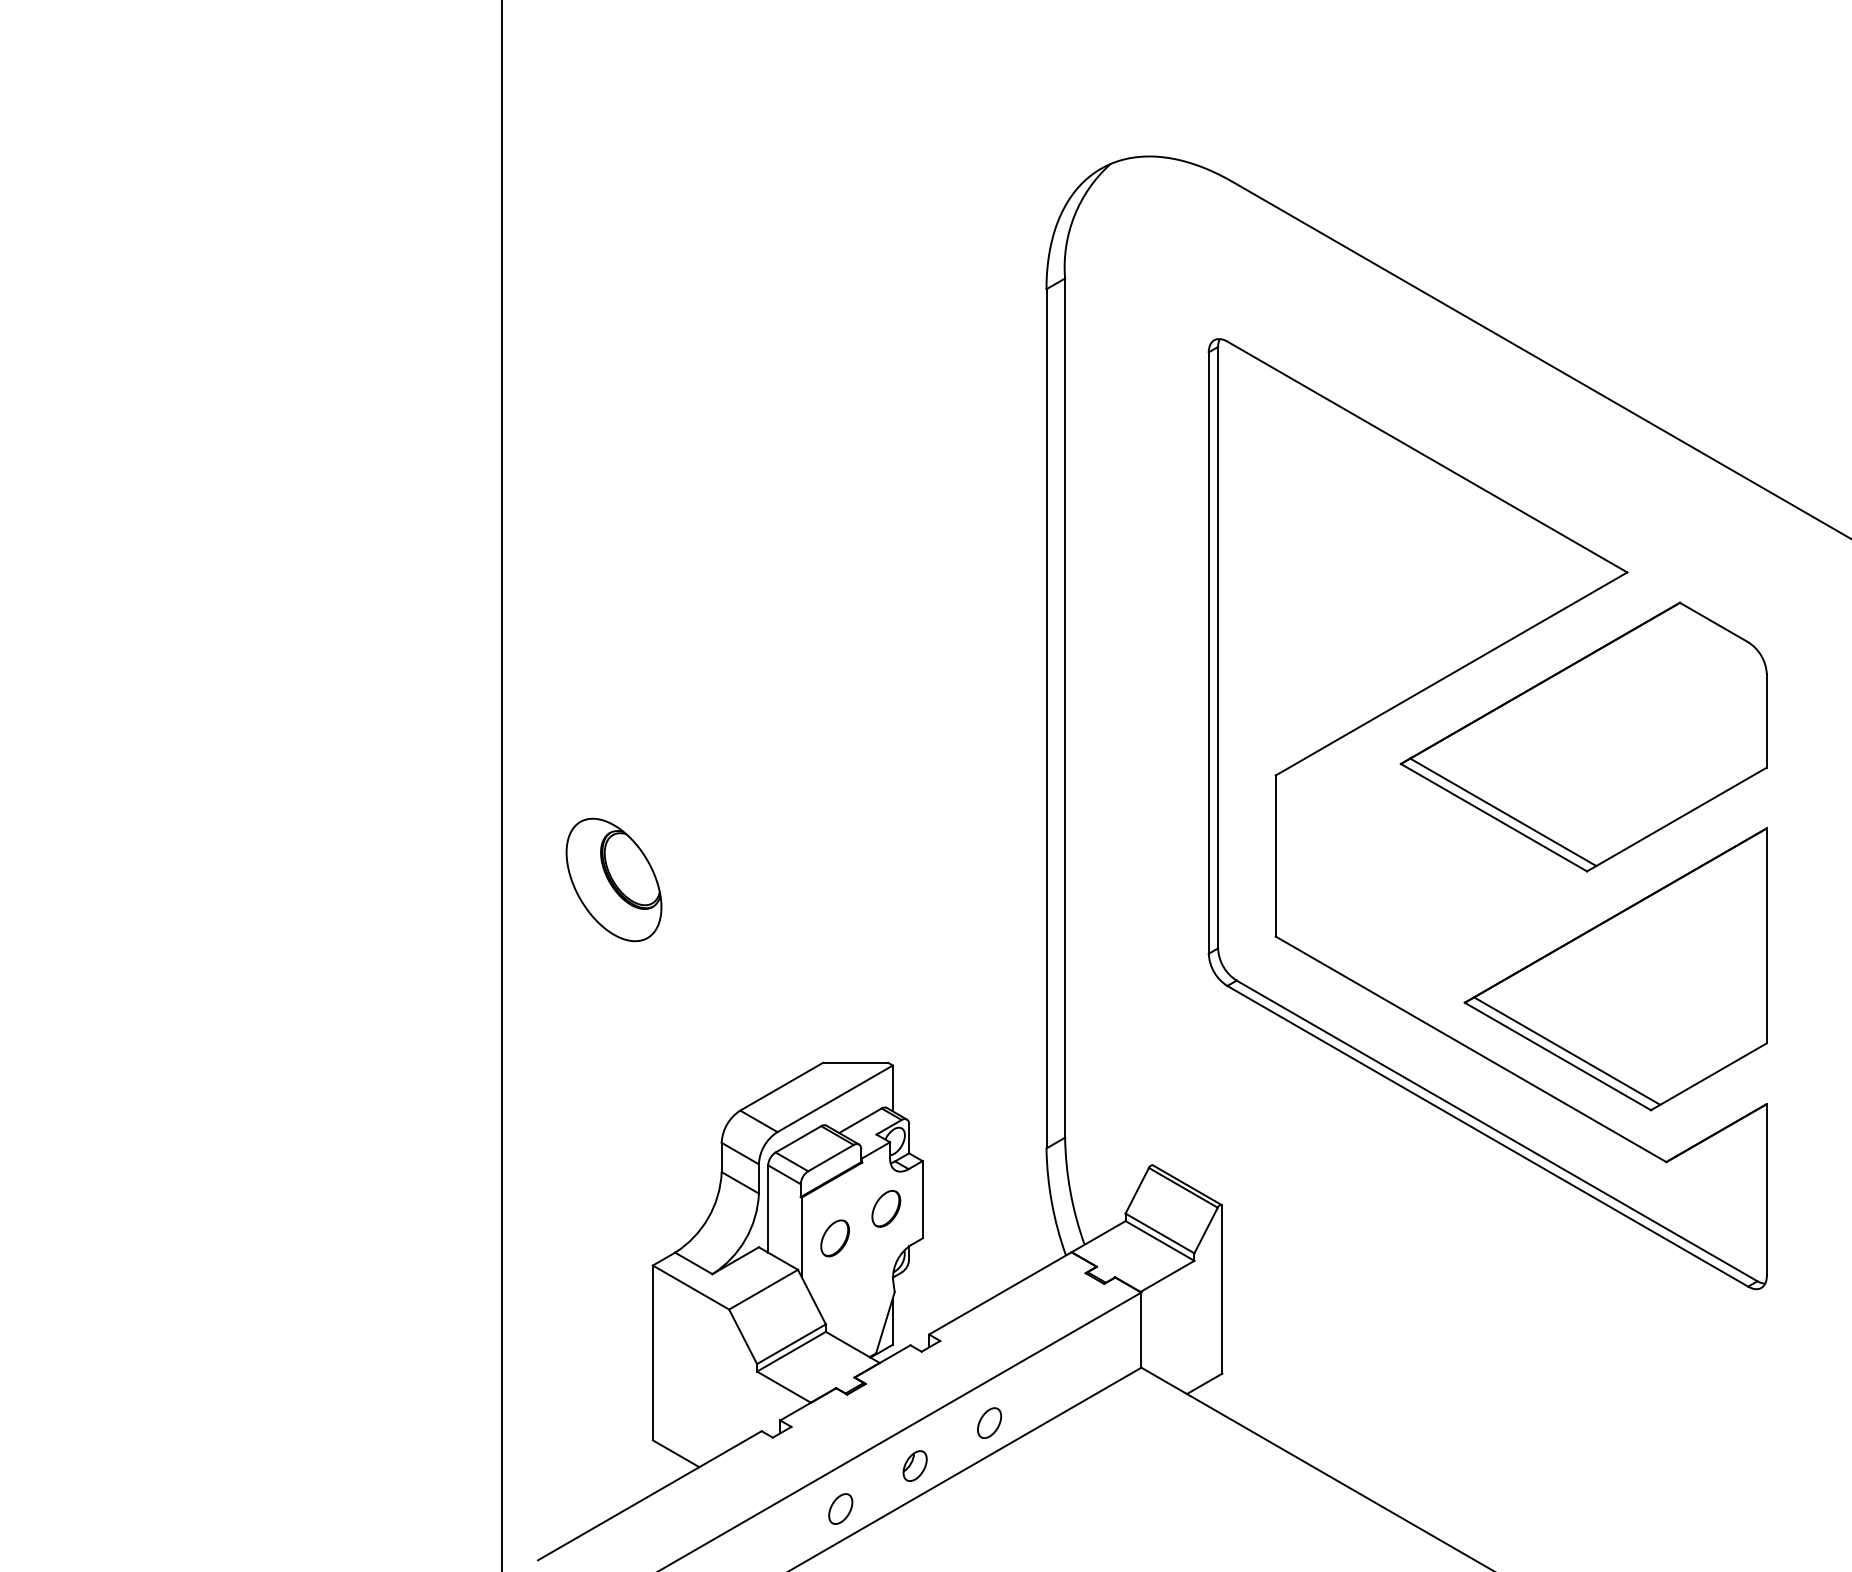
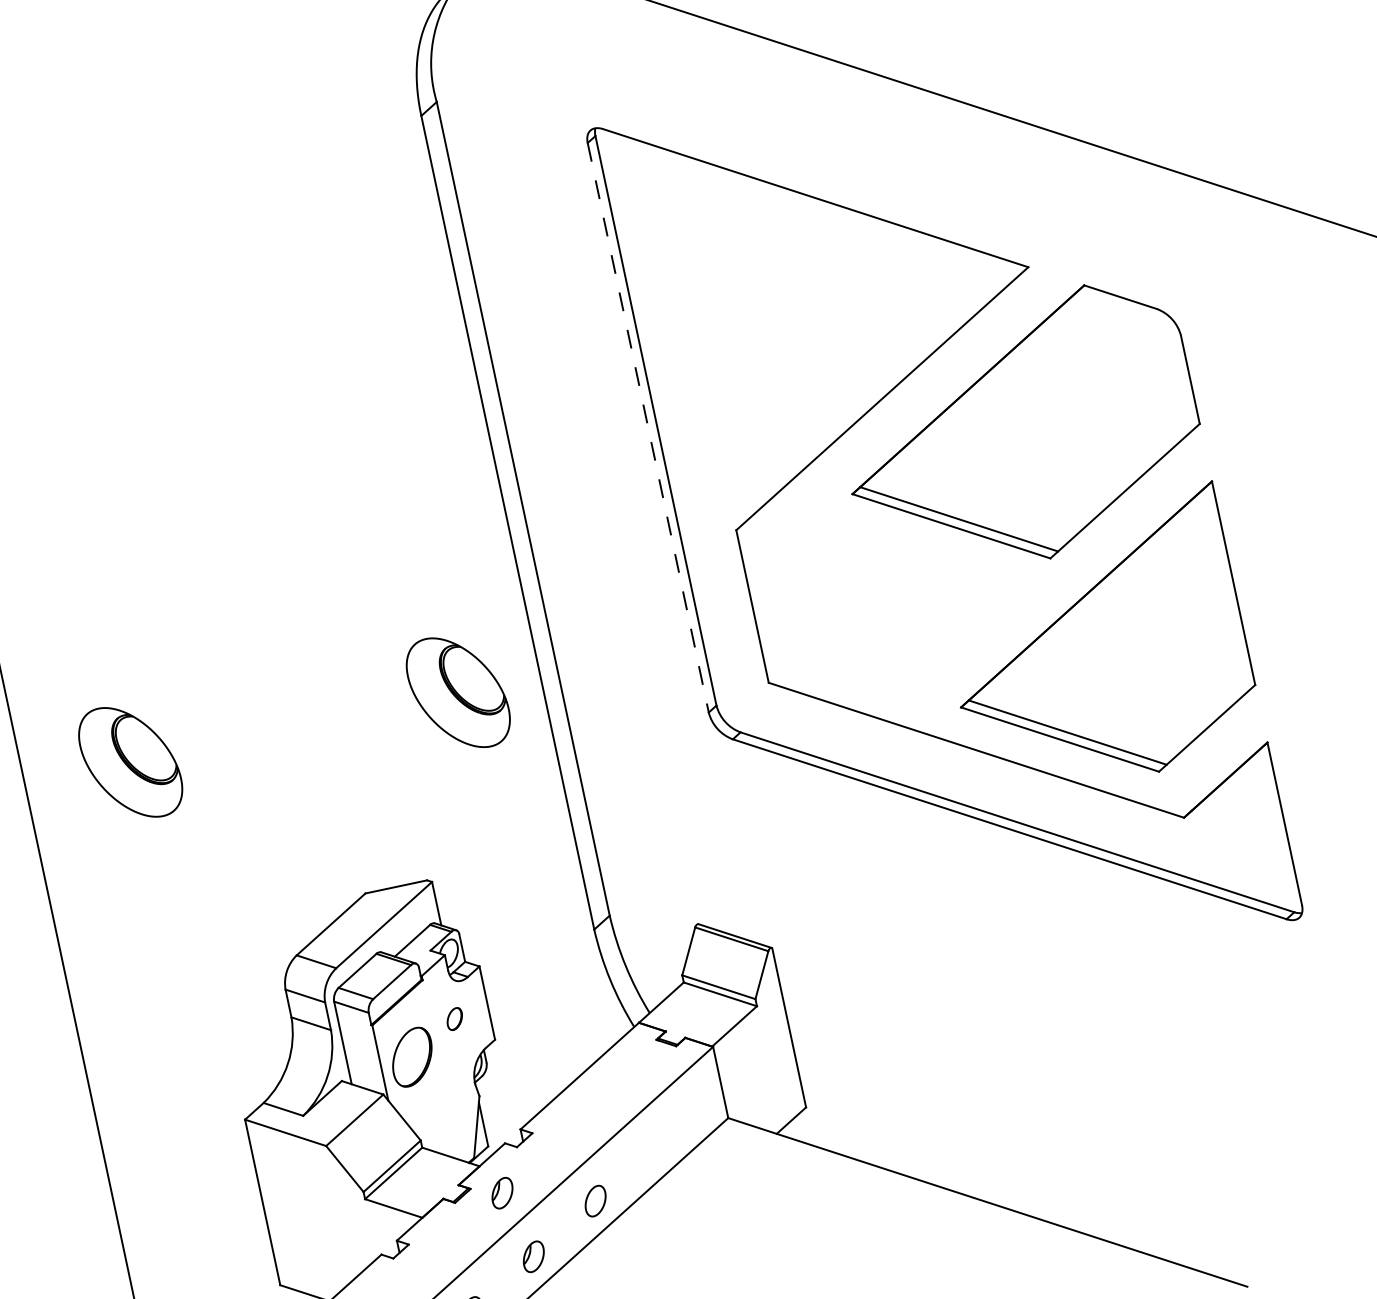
line: (1208, 653) -> (648, 428), solid -> dashed
part: (959, 879) -> (457, 692), added
part: (886, 1208) -> (454, 1018), size x0.6
part: (834, 1238) -> (411, 1057), size x1.6
part: (896, 1394) -> (501, 1192), added

